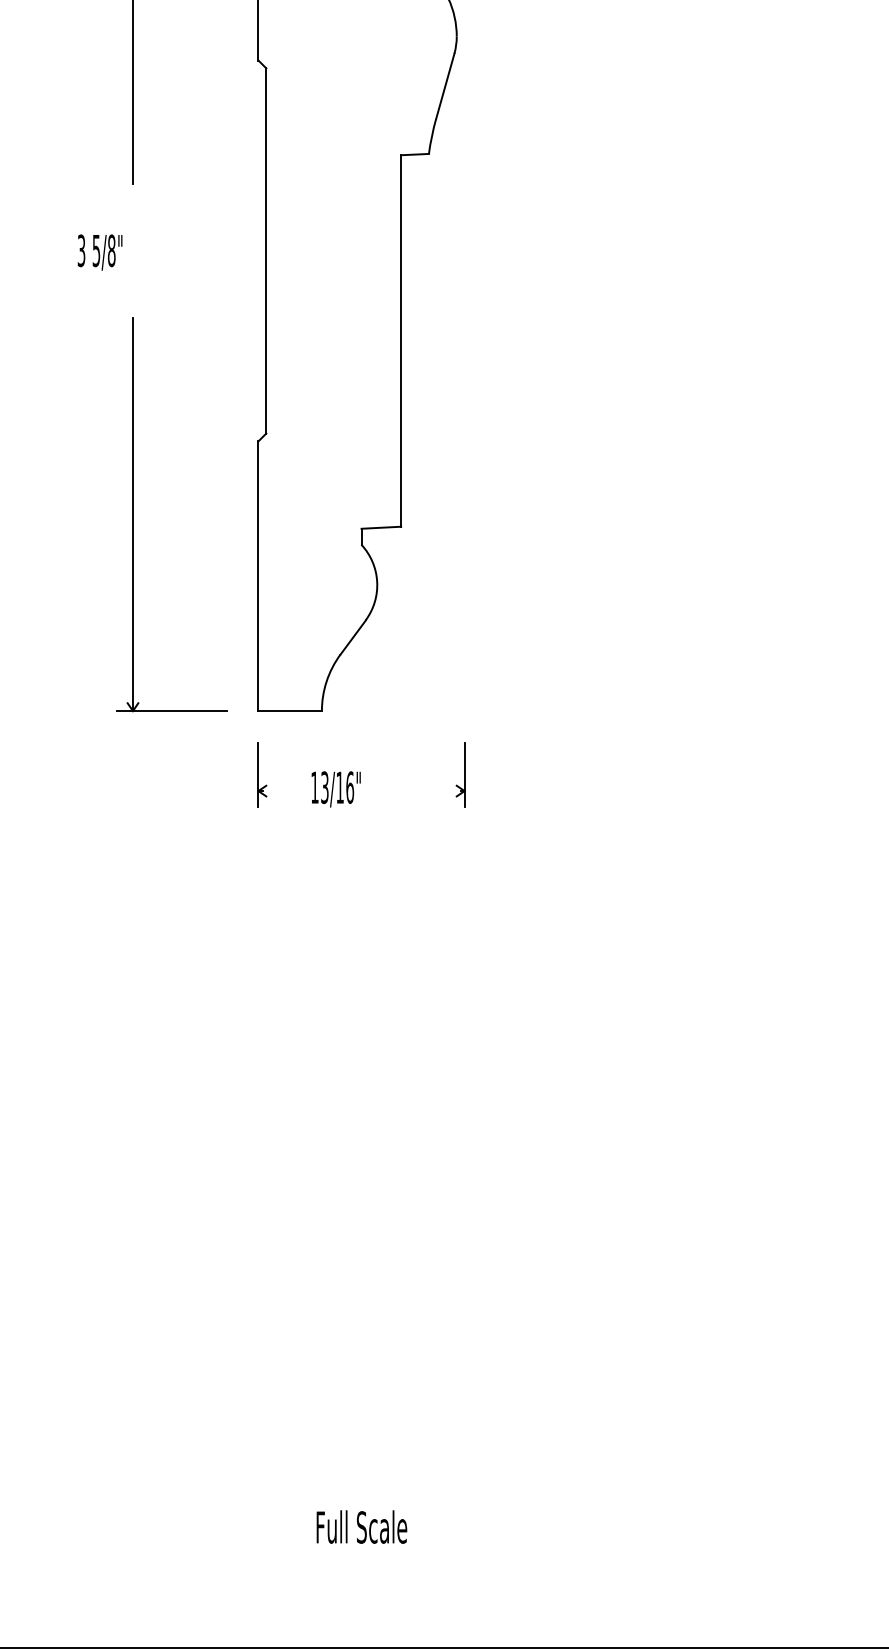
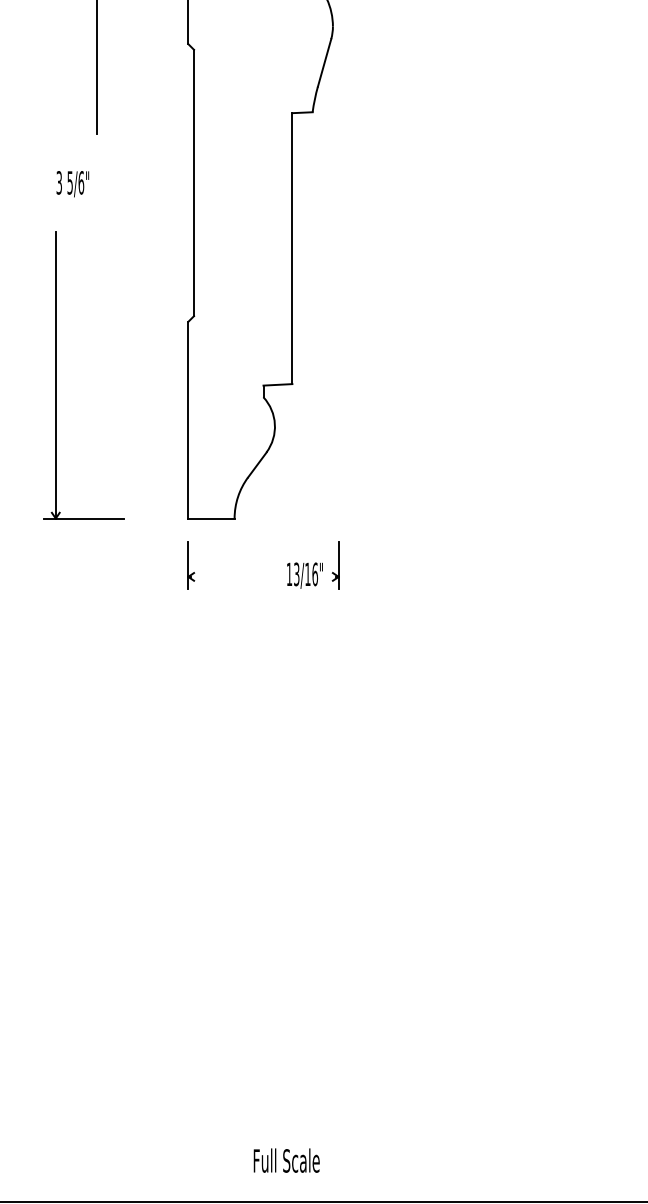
text: (111, 250) -> (81, 182), 5/8" -> 5/6"
part: (133, 514) -> (56, 375), moved
text: (335, 789) -> (304, 575), moved
text: (361, 1526) -> (286, 1160), moved

